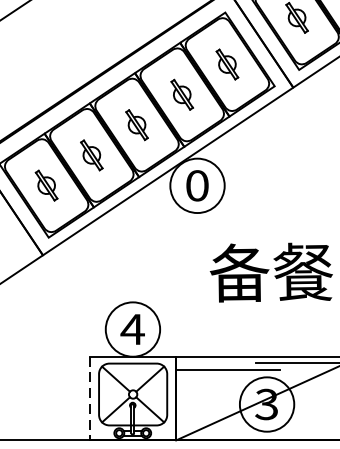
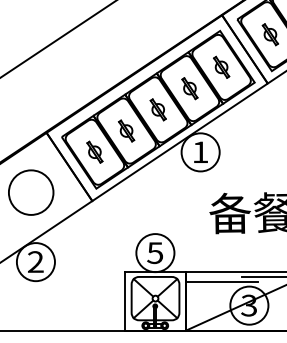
text: (197, 186) -> (200, 152), 0 -> 1
text: (131, 330) -> (154, 253), 4 -> 5
line: (90, 398) -> (125, 301), dashed -> solid

